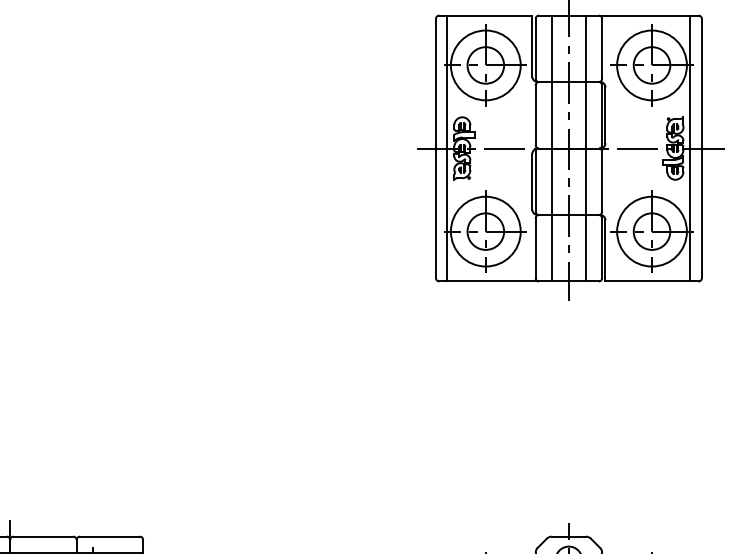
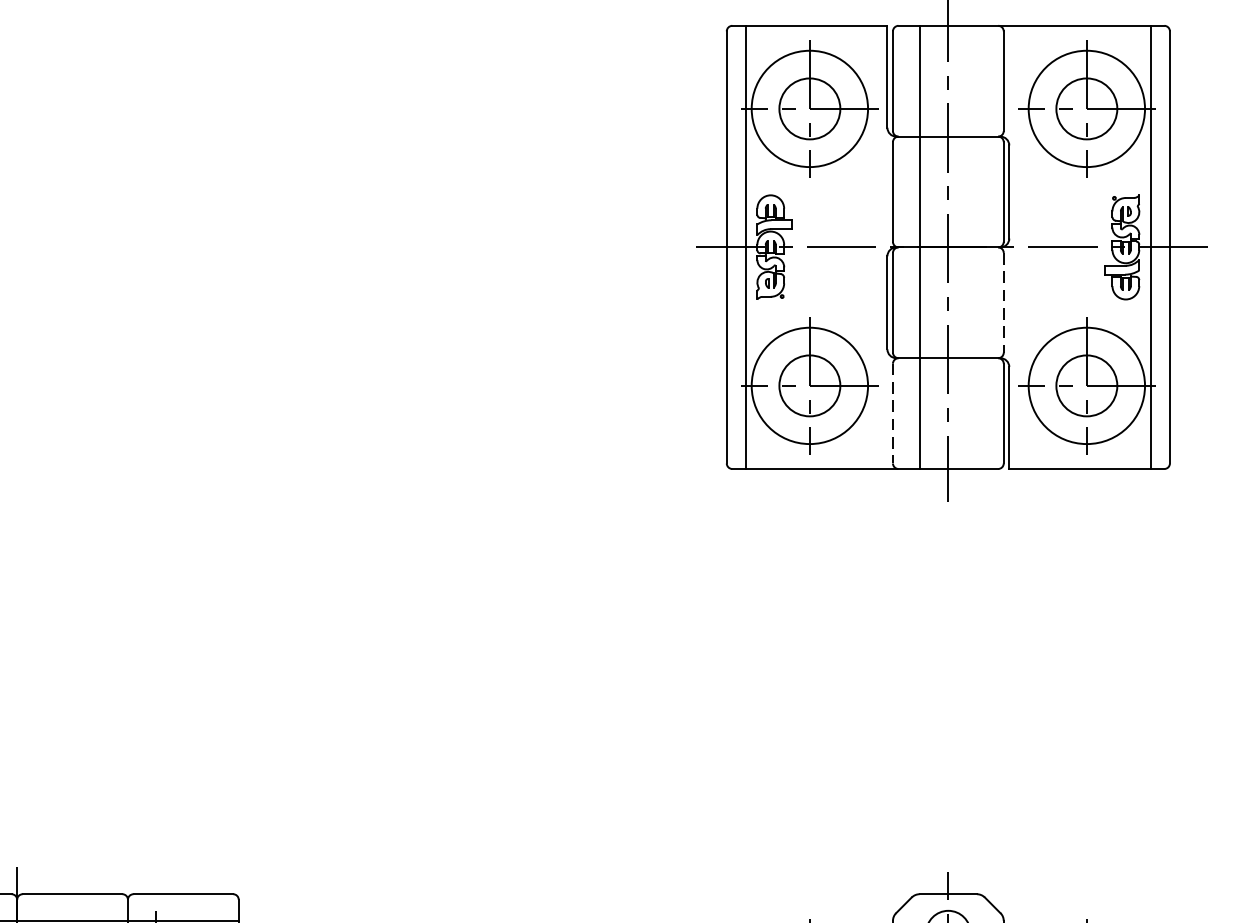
line: (586, 148) -> (977, 247), removed
line: (602, 181) -> (1004, 302), solid -> dashed
line: (535, 248) -> (892, 414), solid -> dashed

